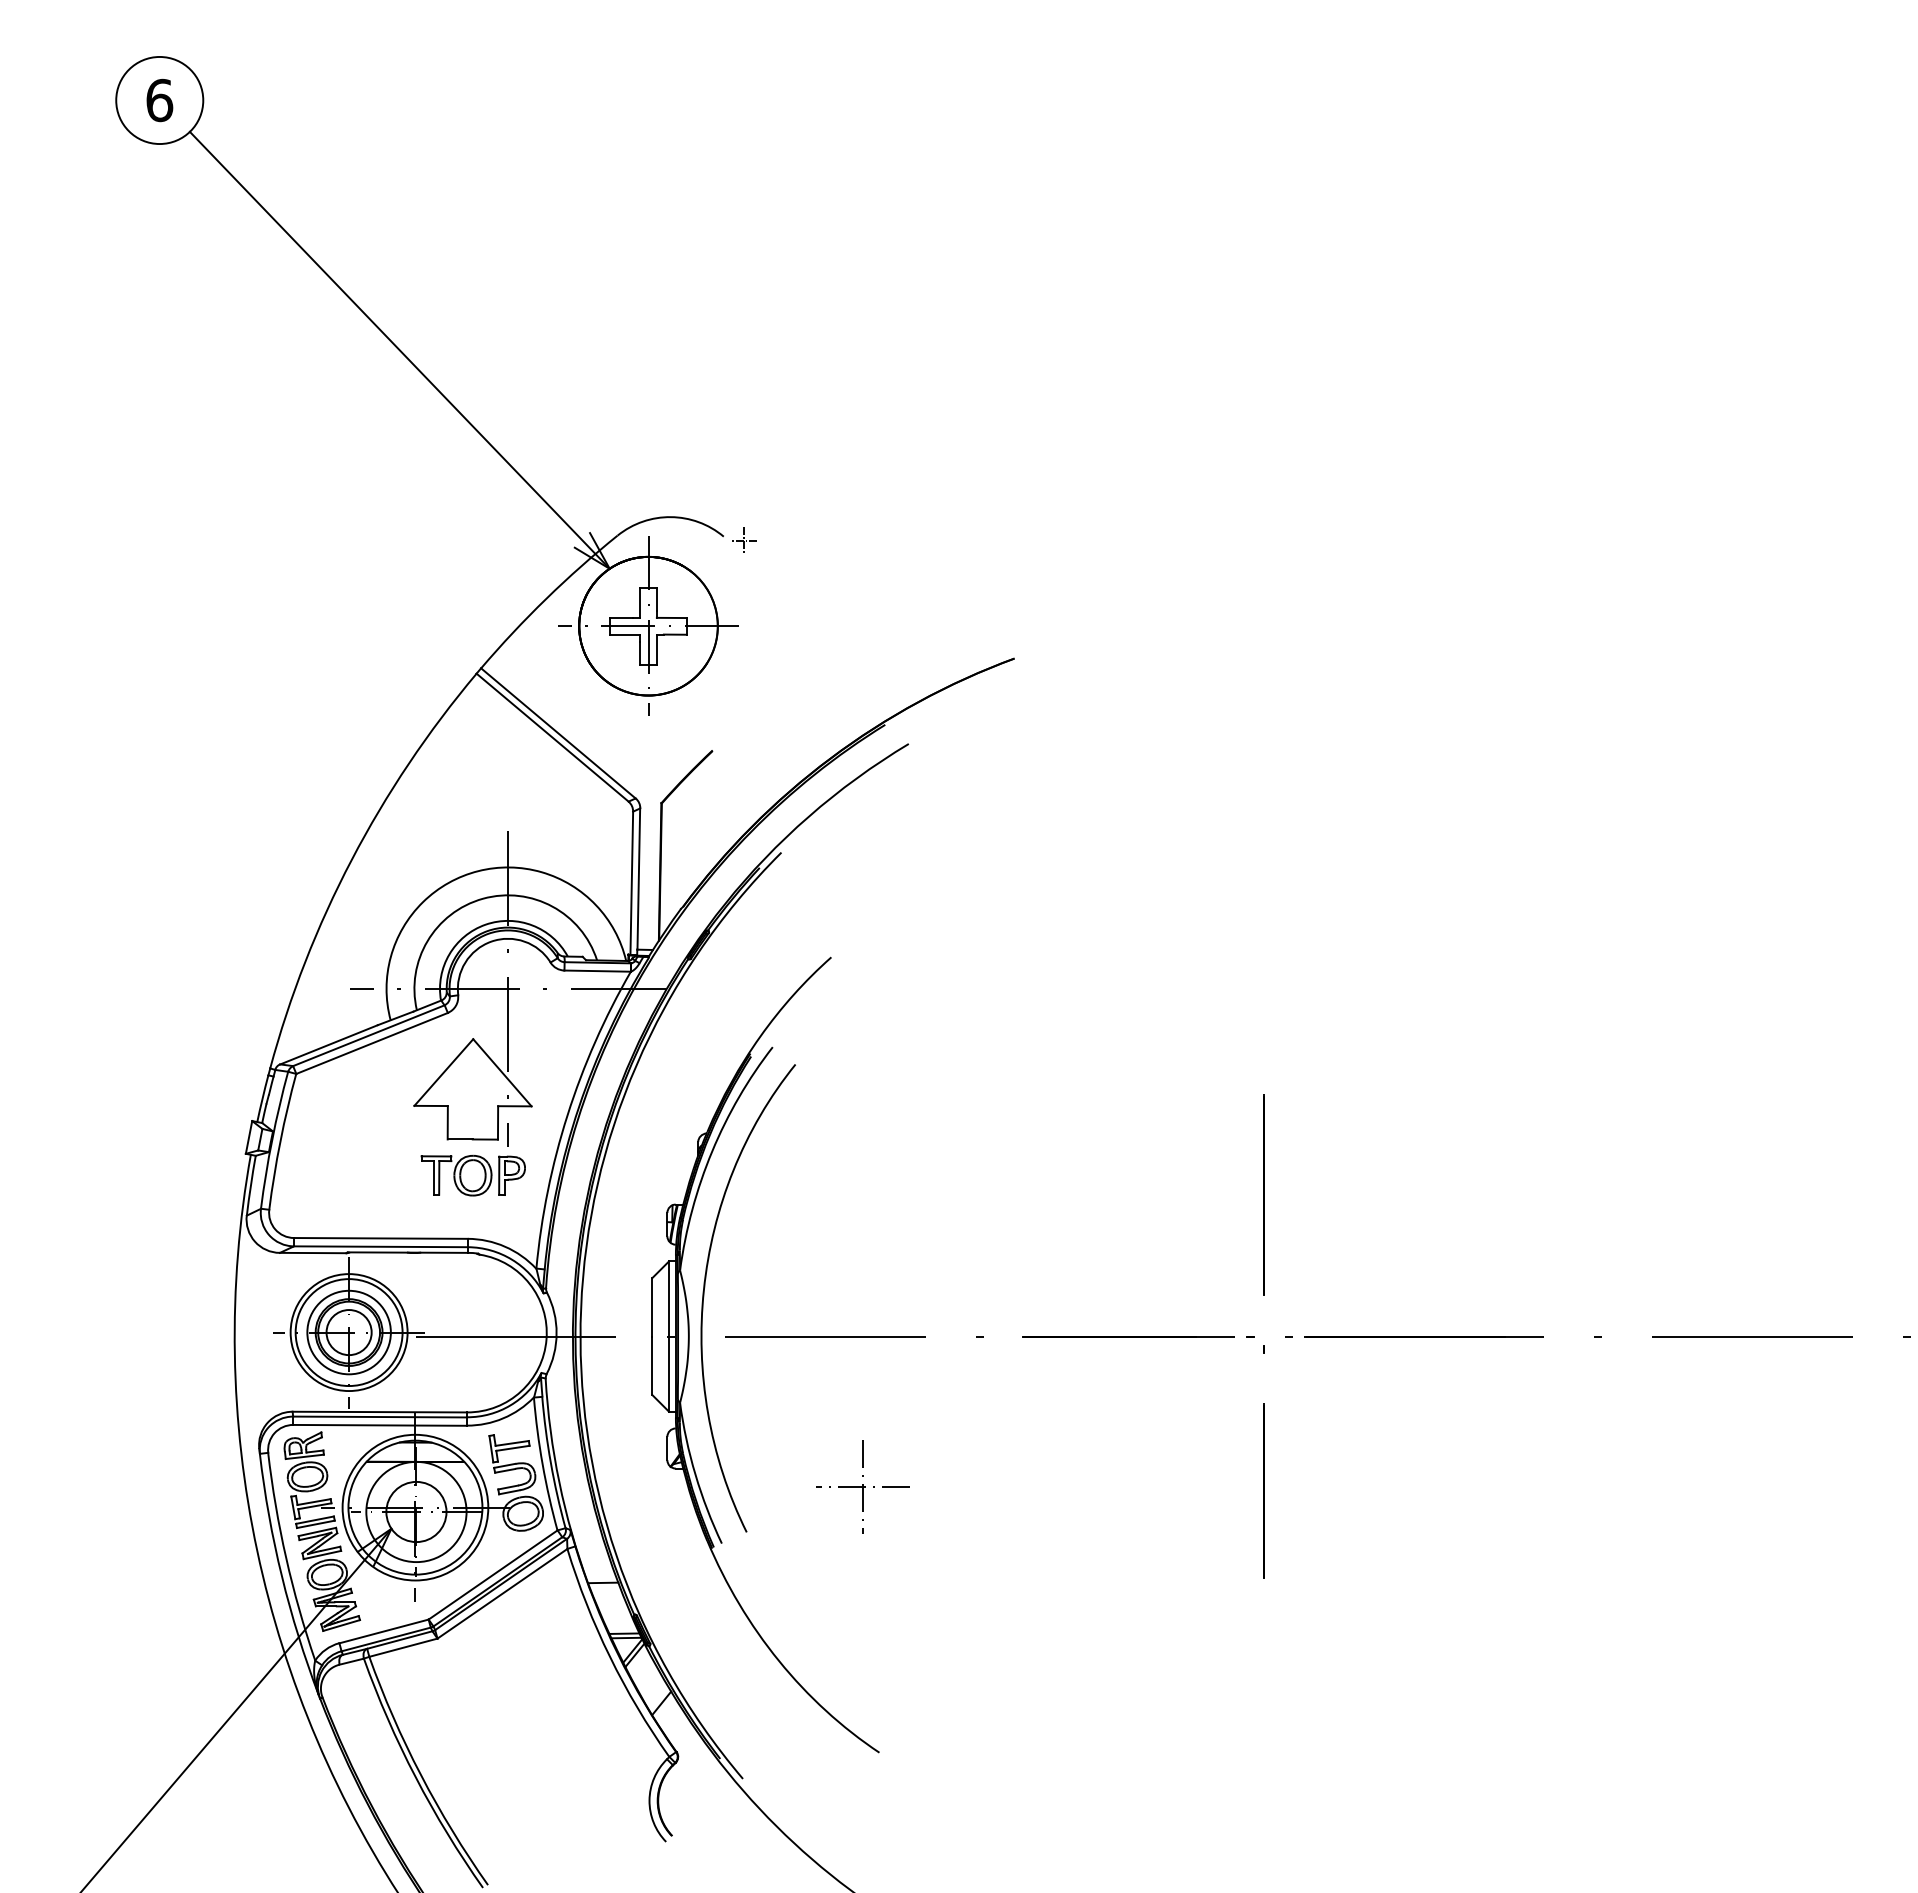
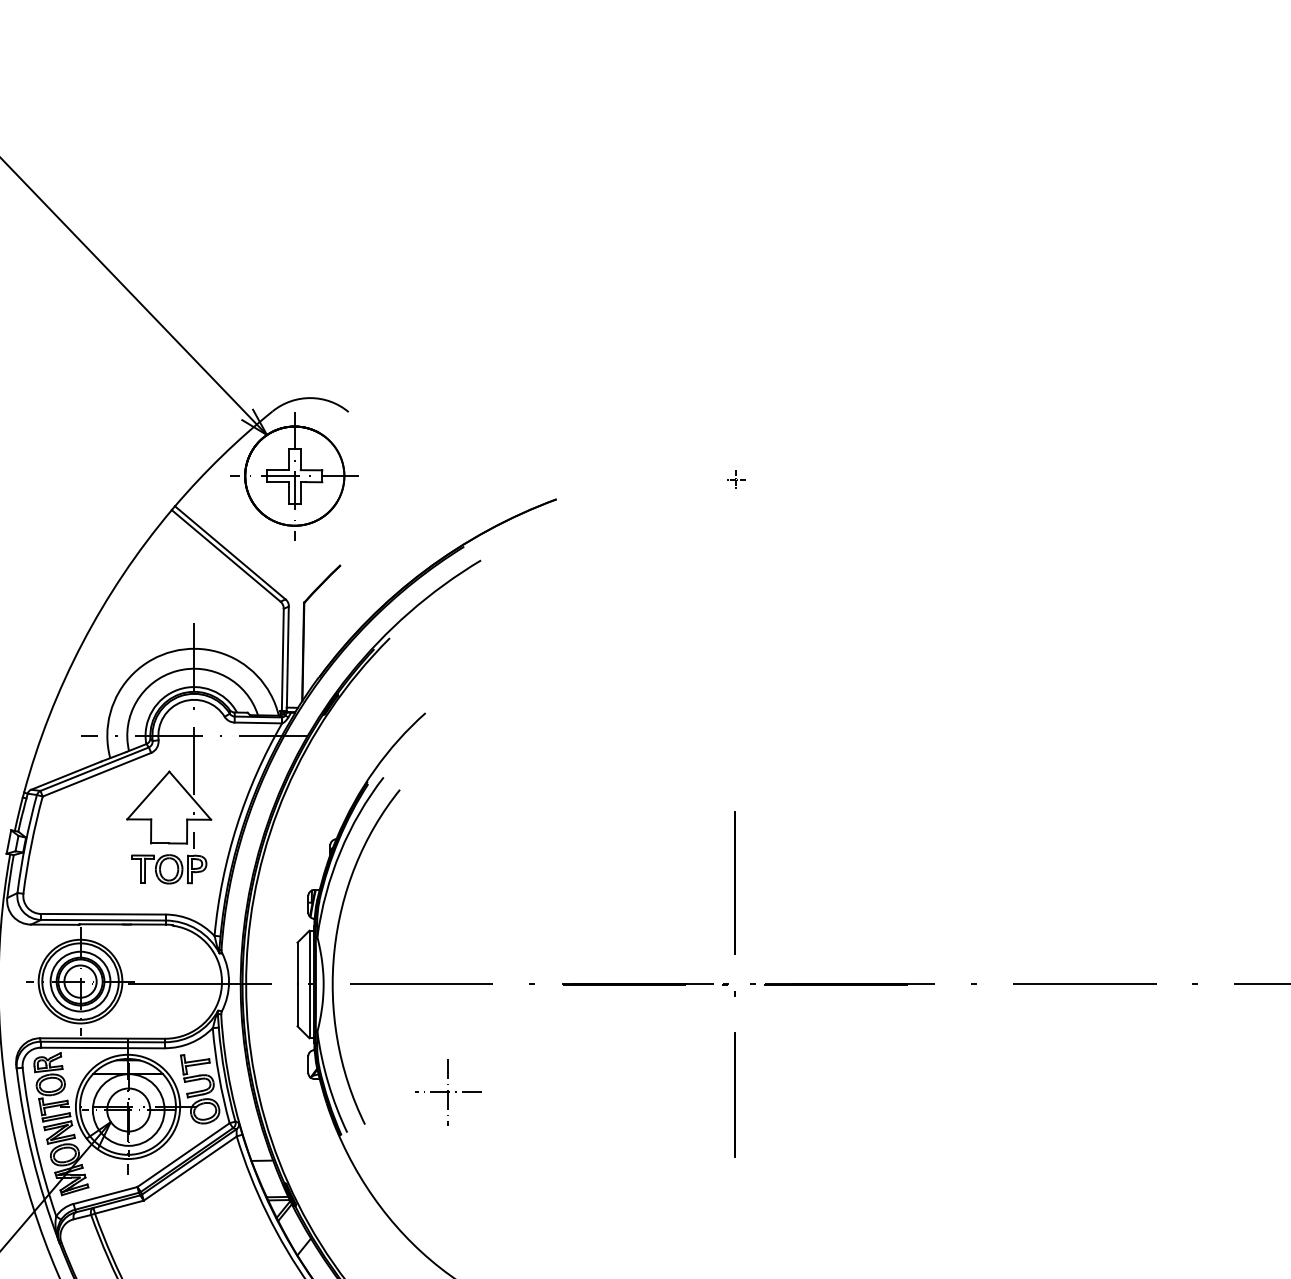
part: (744, 539) -> (736, 479), moved

